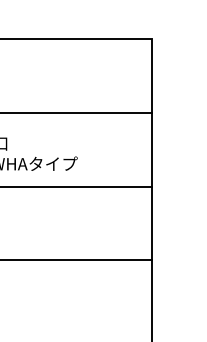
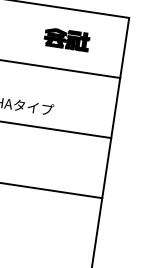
part: (80, 76) -> (66, 39), added

